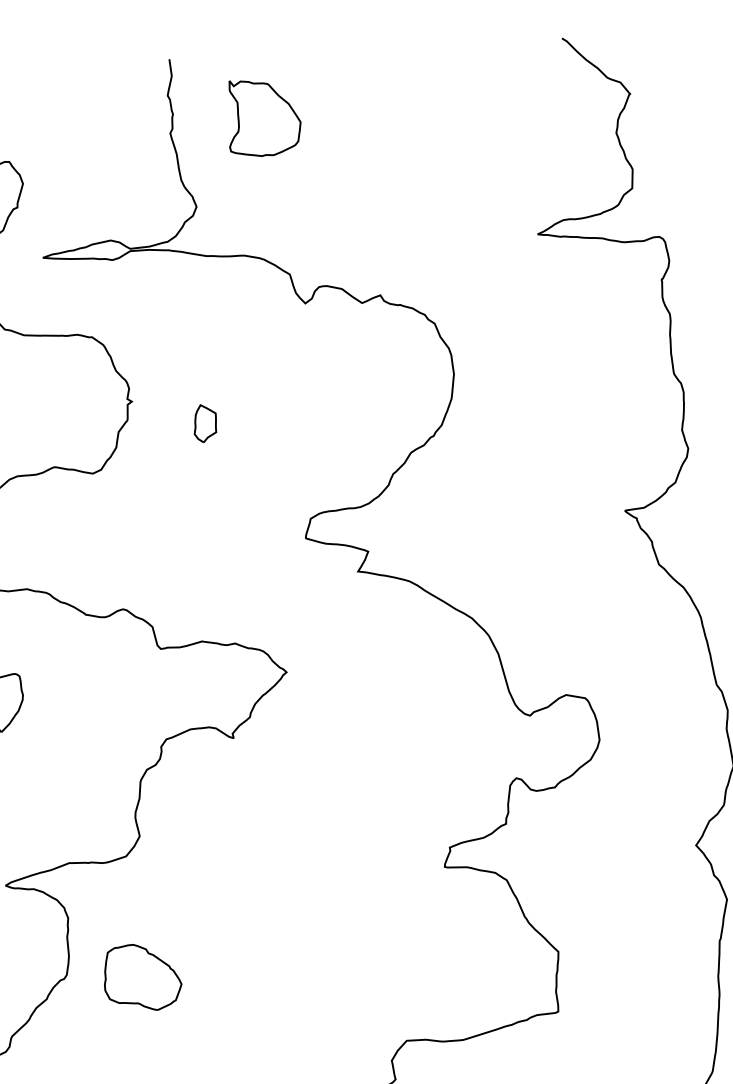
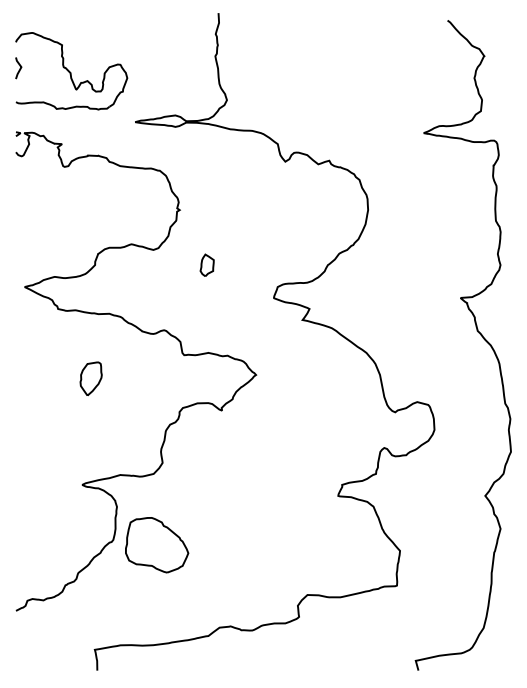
part: (263, 117) -> (270, 51), removed
part: (203, 421) -> (206, 264), moved
part: (142, 976) -> (157, 544), size x1.4

